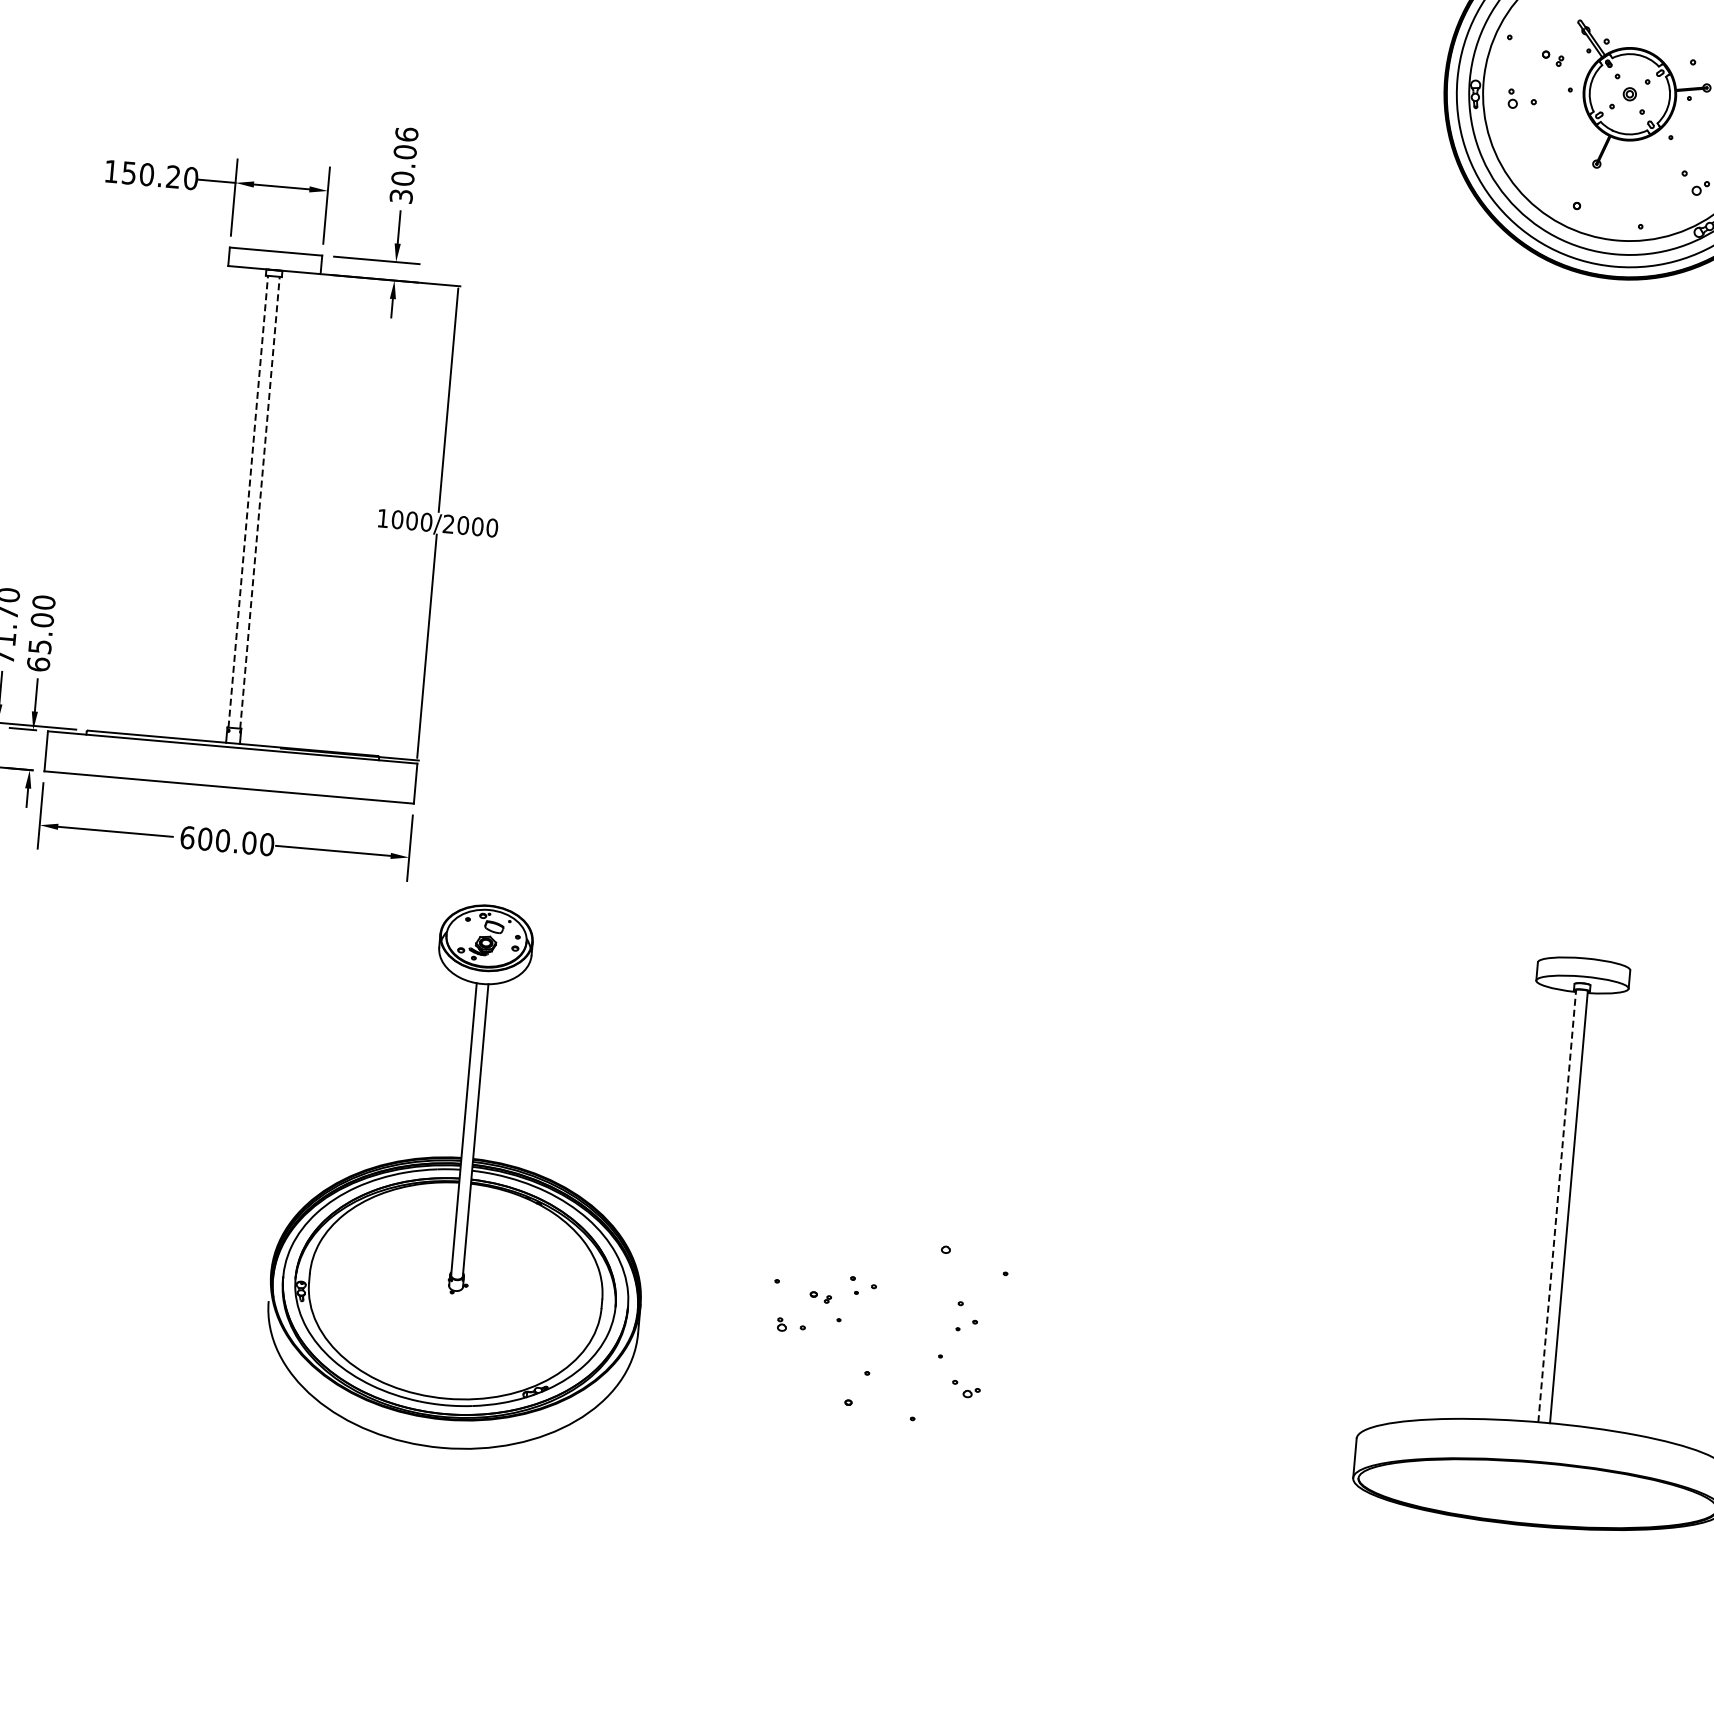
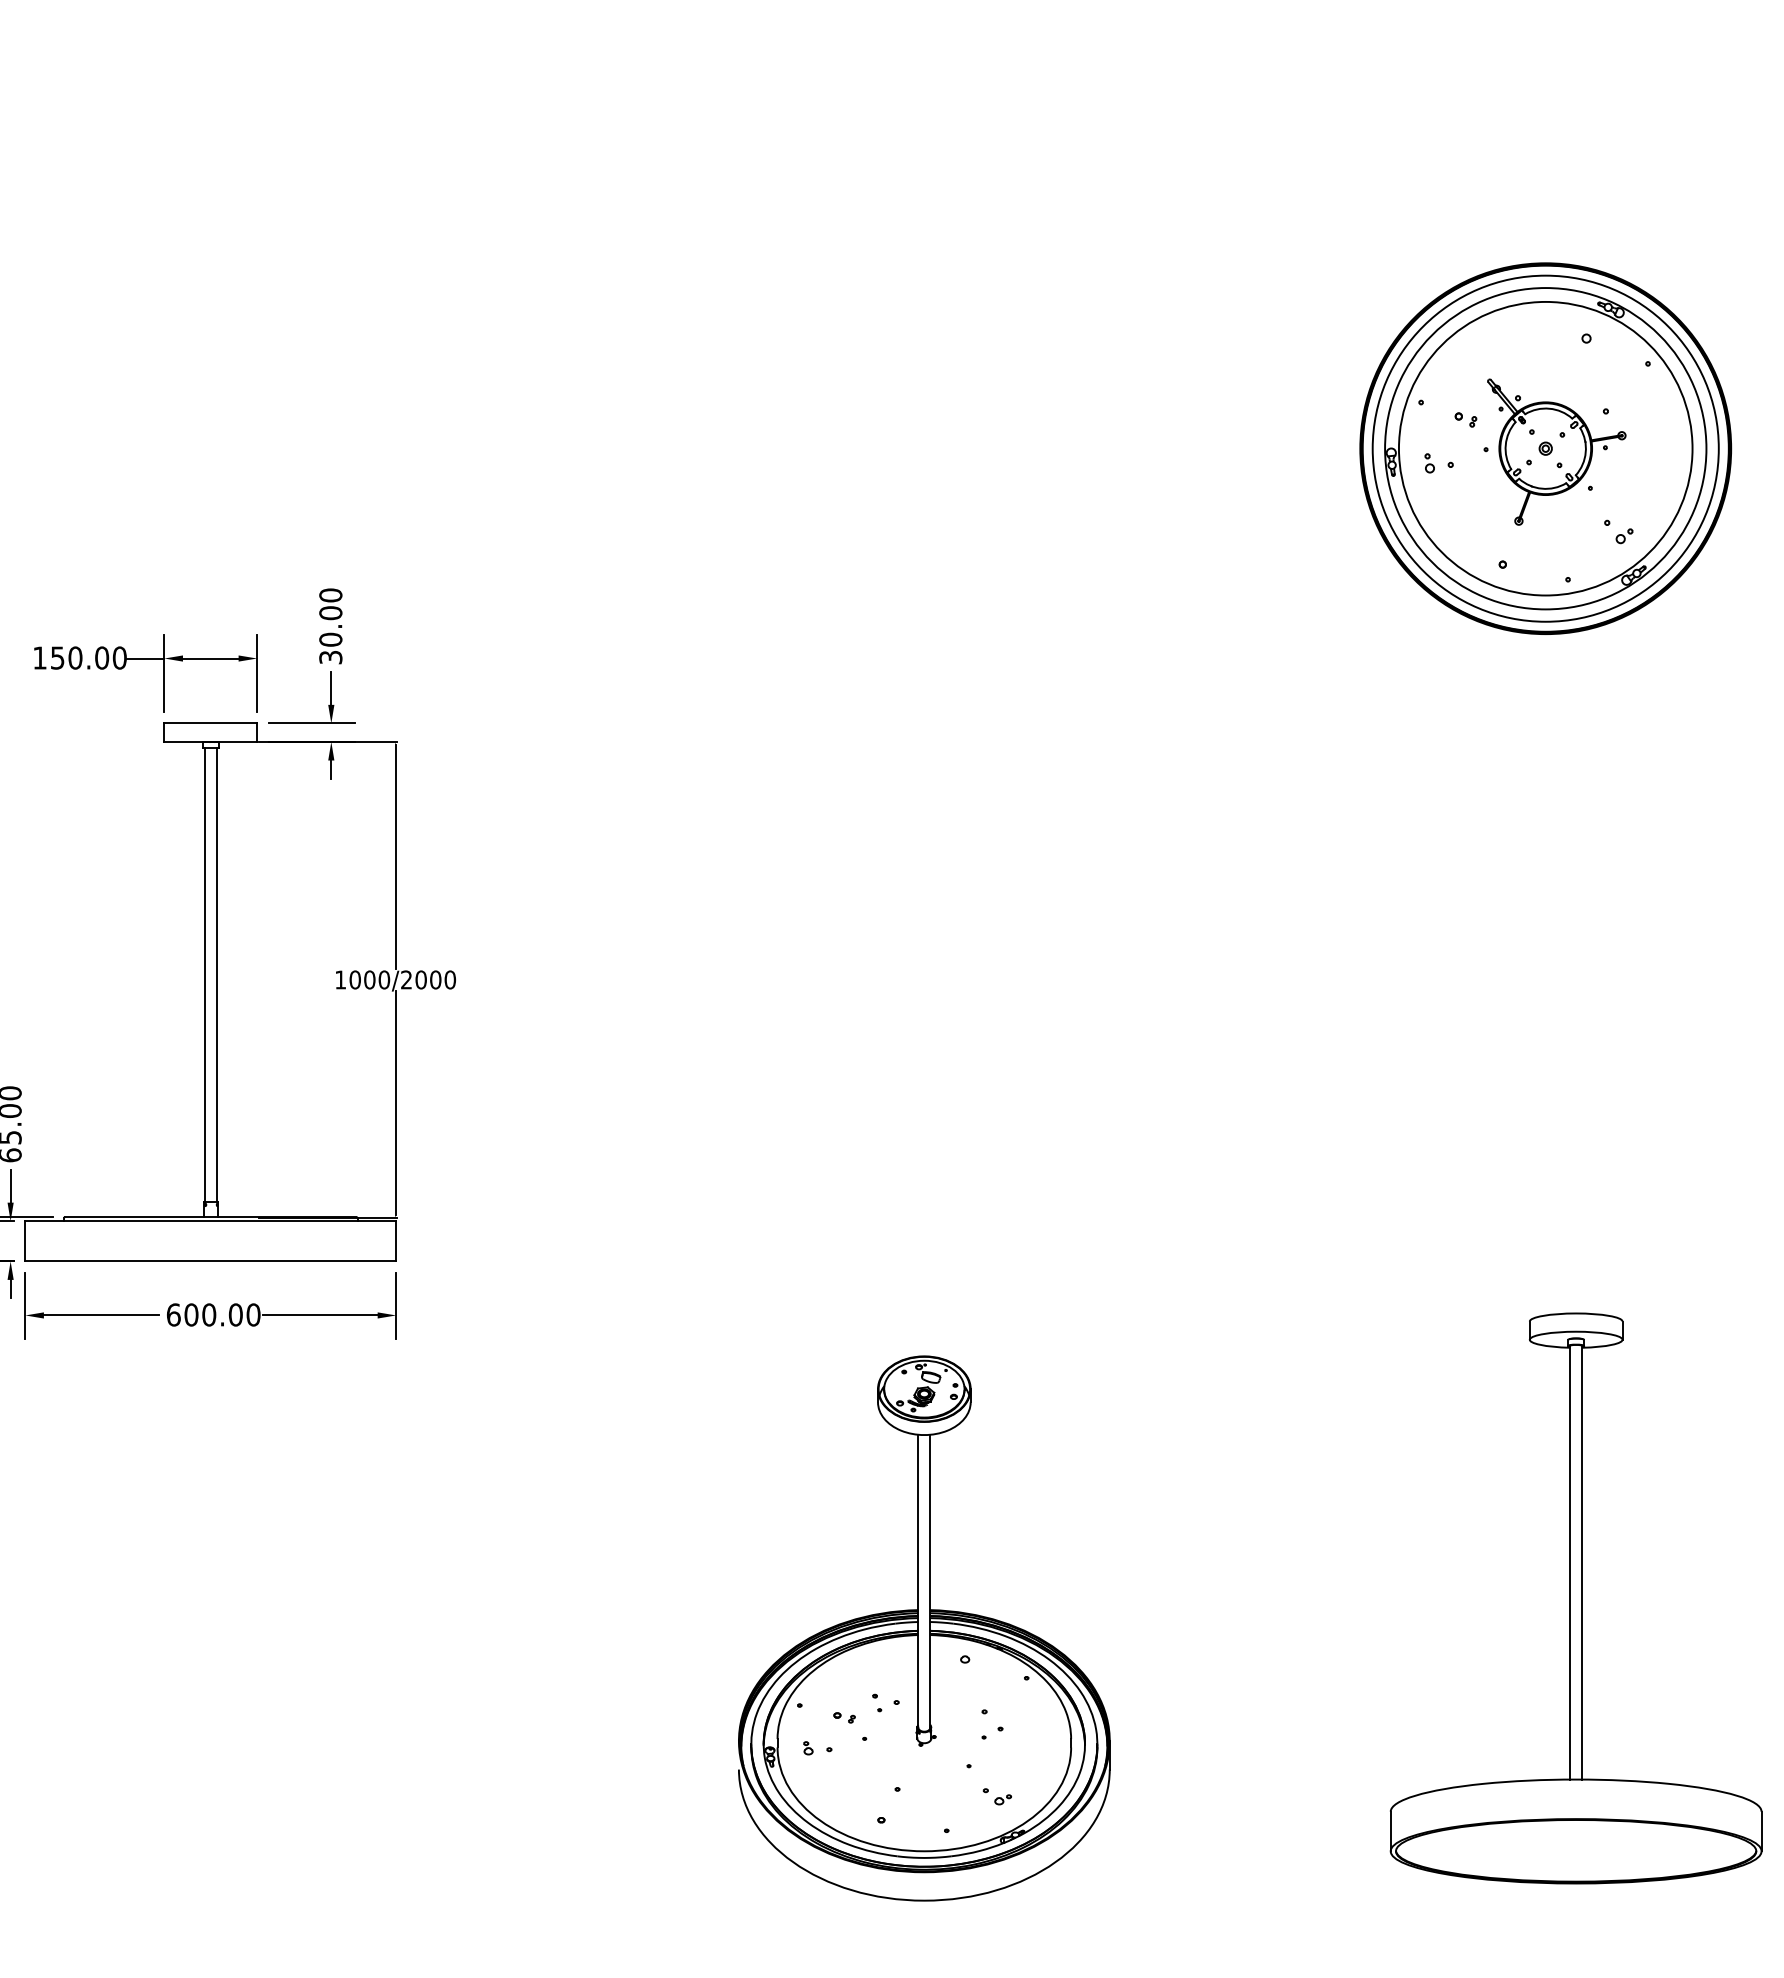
text: (406, 134) -> (330, 595), 30.06 -> 30.00
text: (173, 176) -> (102, 657), 150.20 -> 150.00
line: (247, 502) -> (204, 975), dashed -> solid
line: (259, 503) -> (216, 975), dashed -> solid
part: (465, 1176) -> (924, 1628), moved
line: (1557, 1205) -> (1570, 1562), dashed -> solid

